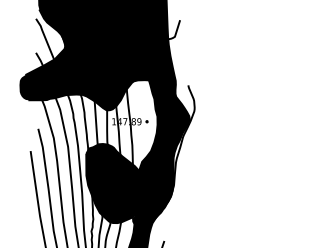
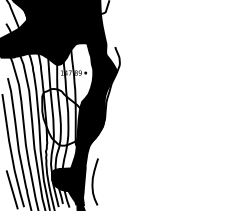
fill: (114, 182) -> (62, 116), removed

